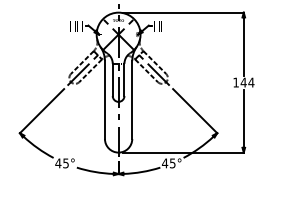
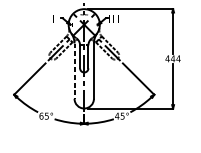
text: (235, 82) -> (167, 58), 144 -> 444
line: (104, 100) -> (74, 71), solid -> dashed
text: (58, 163) -> (41, 116), 45° -> 65°

